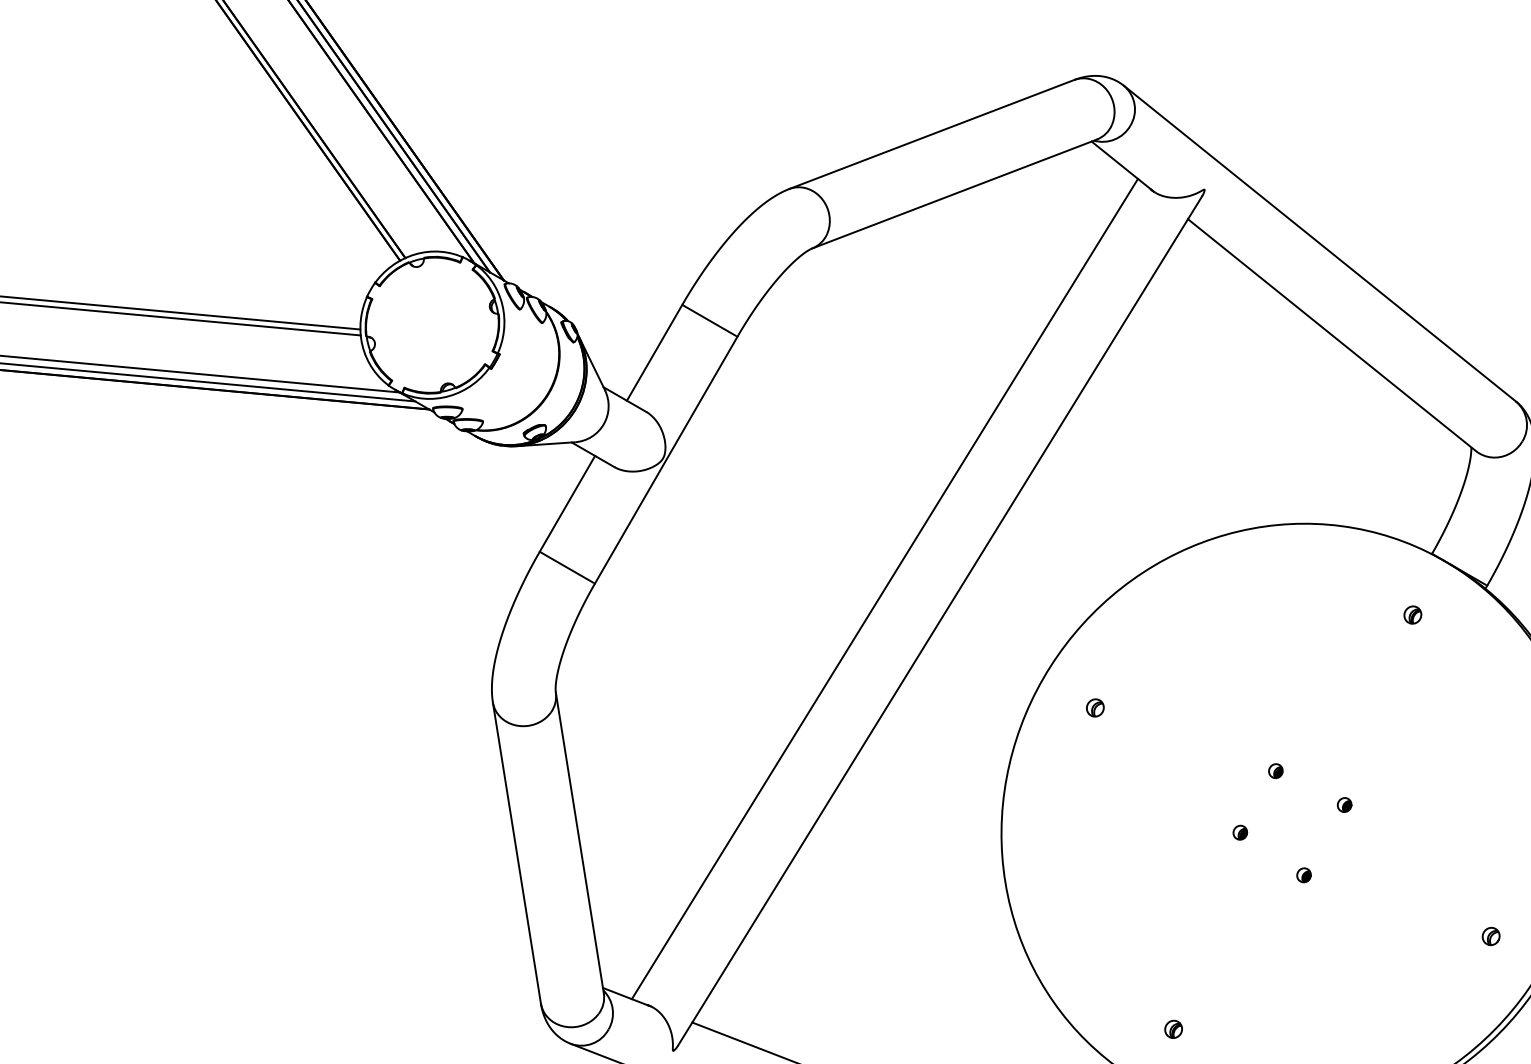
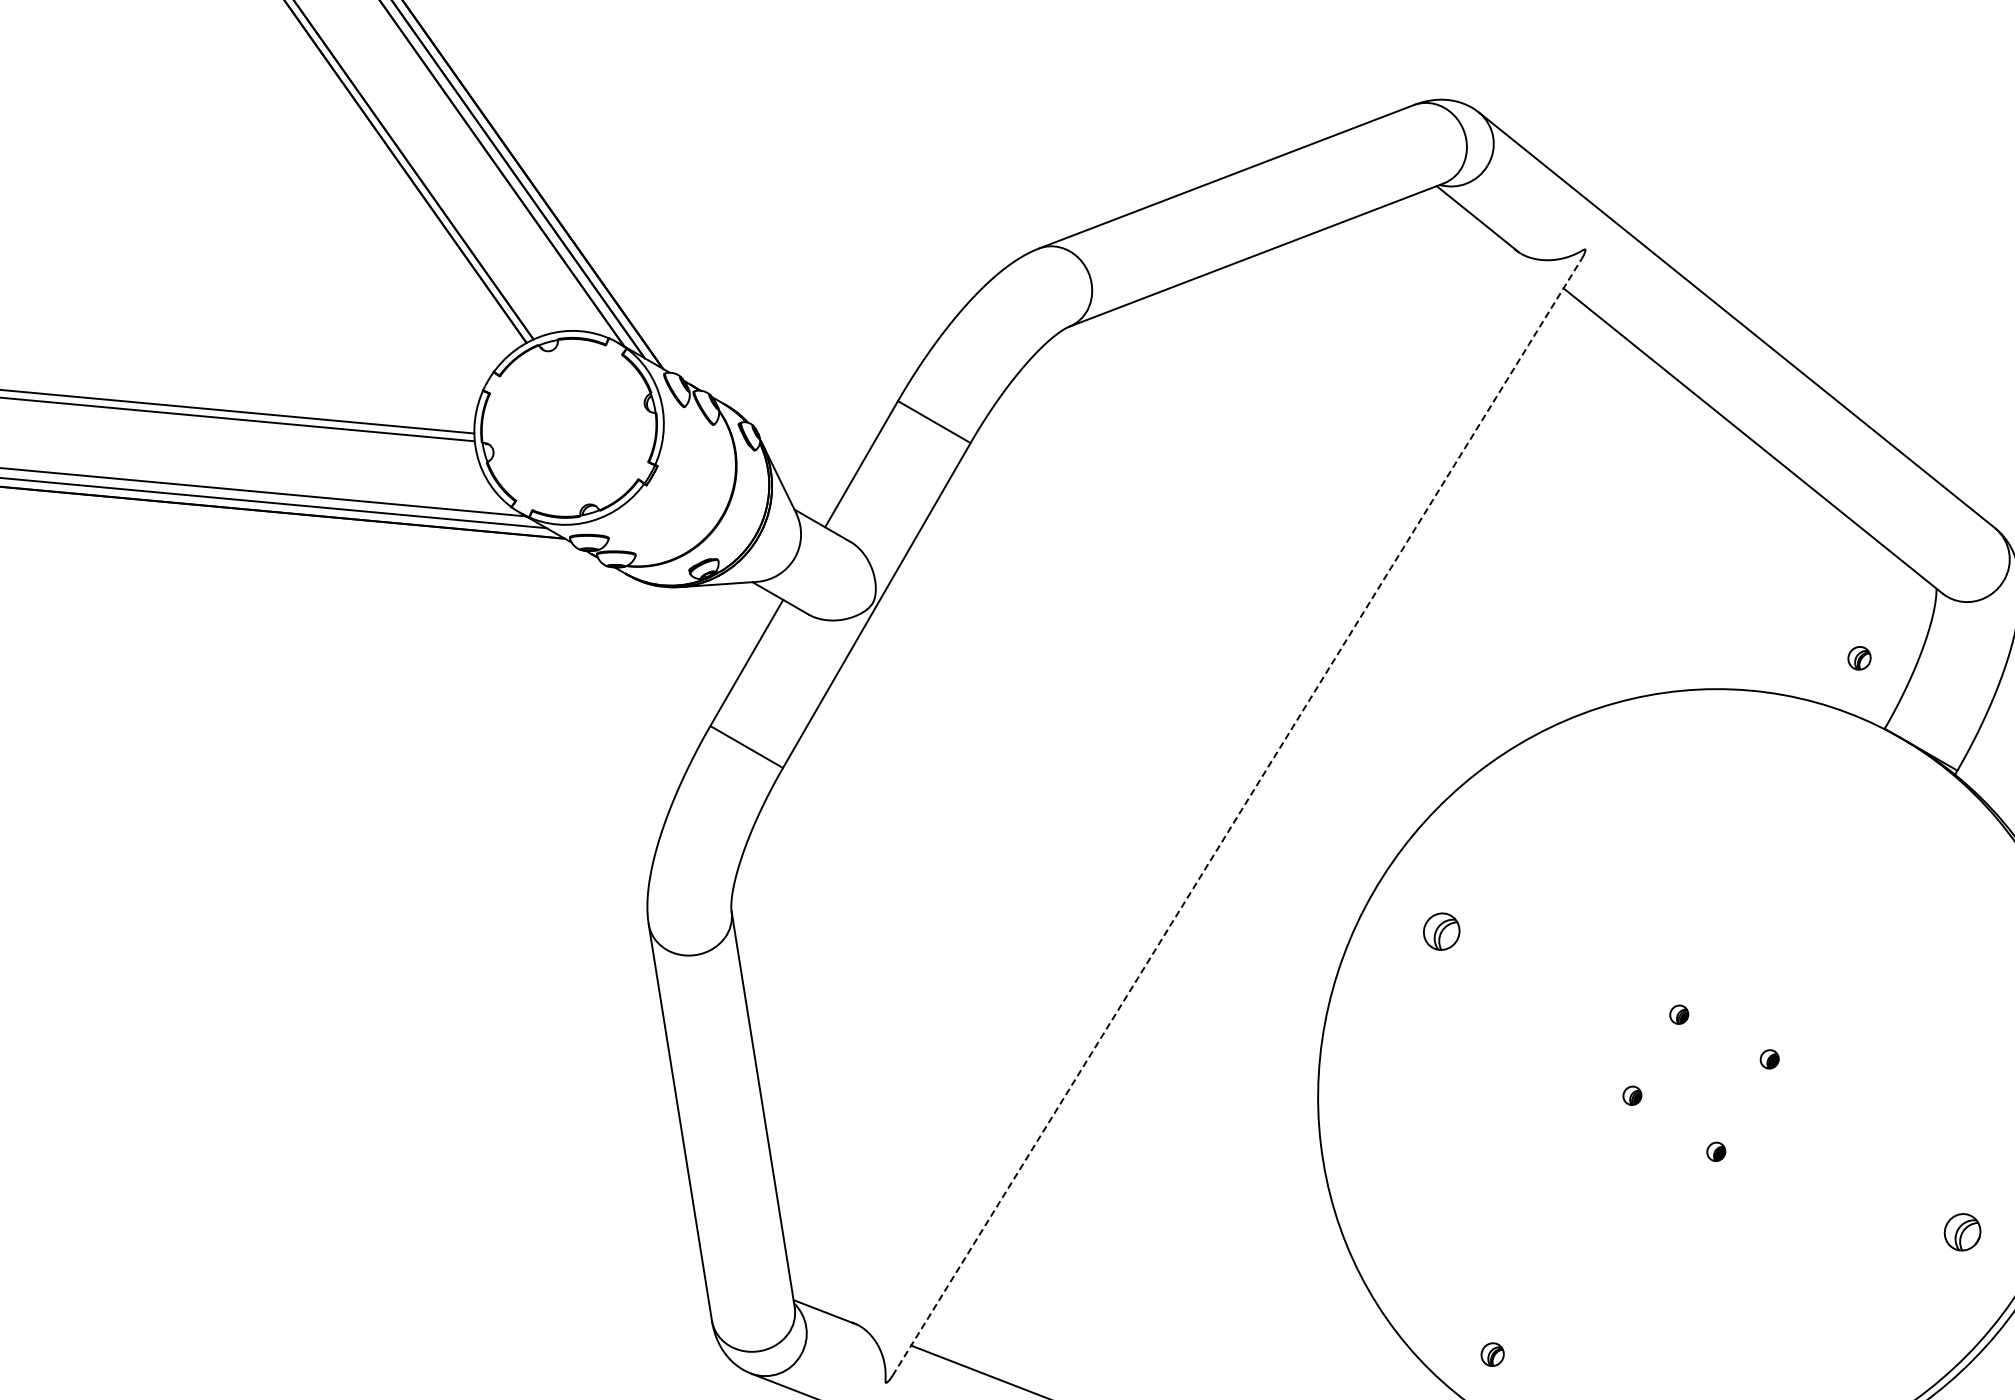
line: (884, 588) -> (1164, 774), removed
part: (1412, 615) -> (1859, 658), moved
line: (940, 620) -> (1237, 816), solid -> dashed
part: (1095, 707) -> (1441, 931), size x1.6
part: (1491, 936) -> (1962, 1232), size x1.6
part: (1173, 1029) -> (1492, 1354), moved

